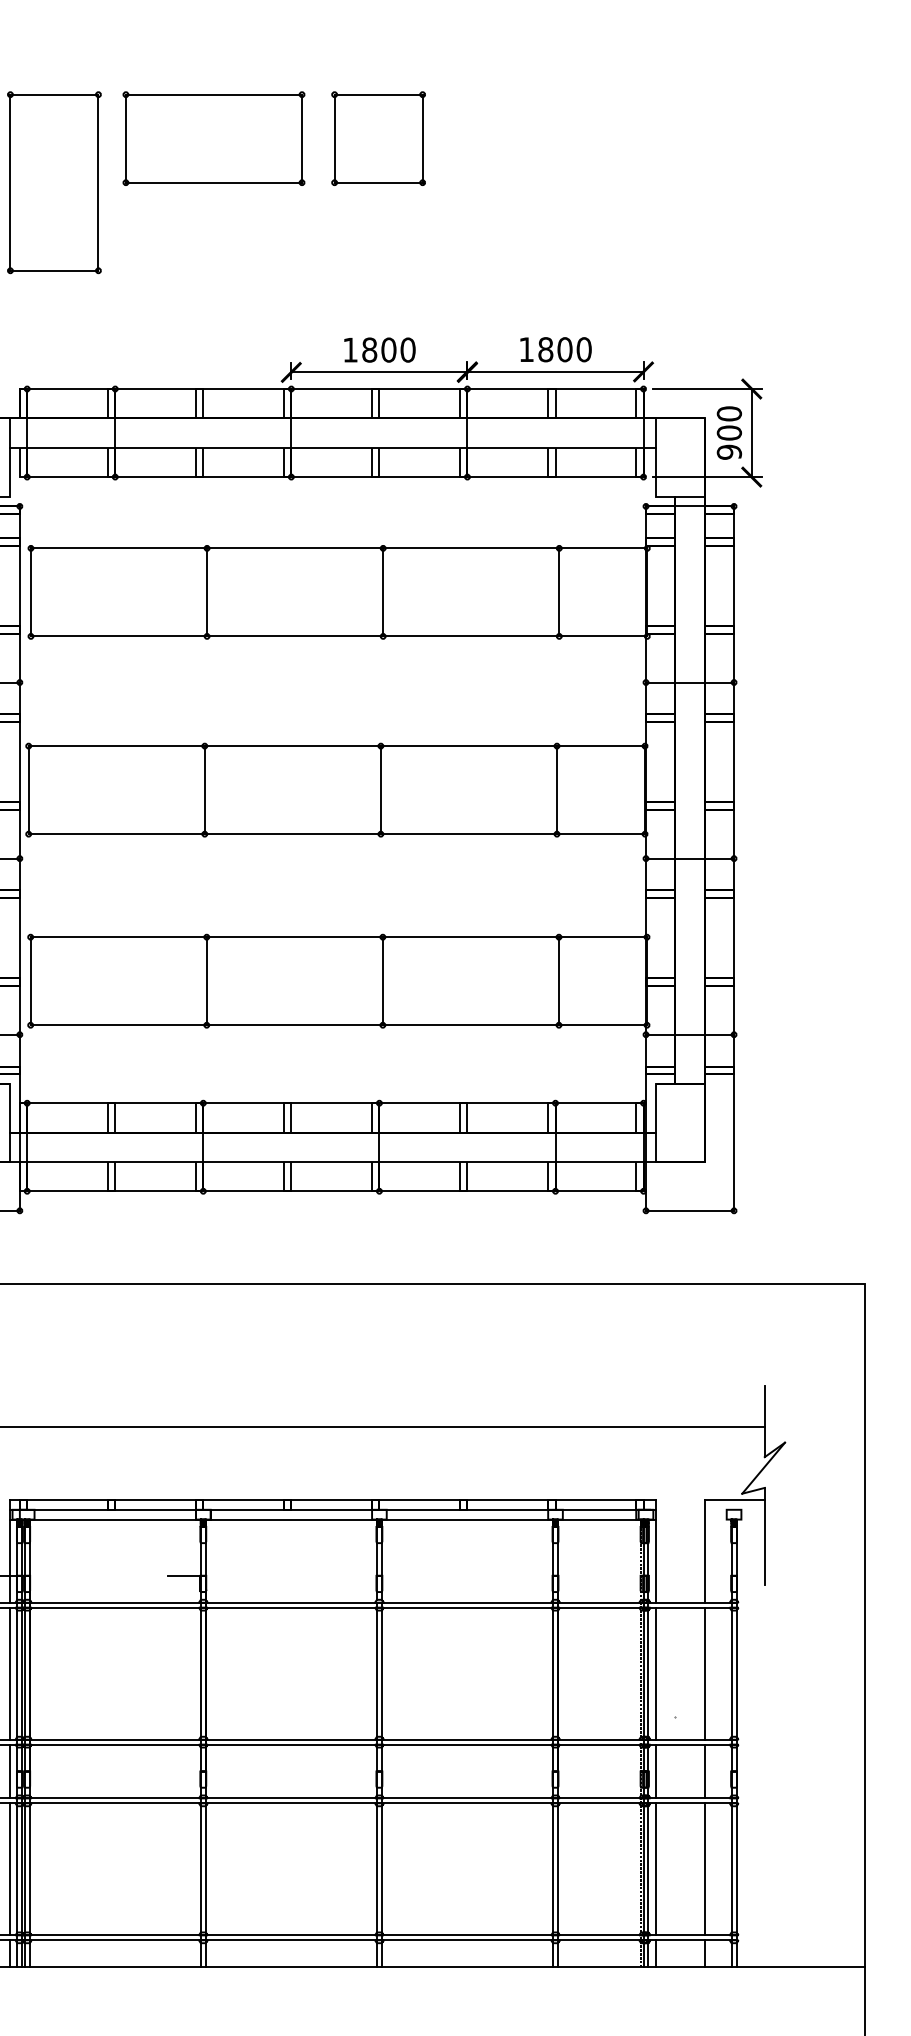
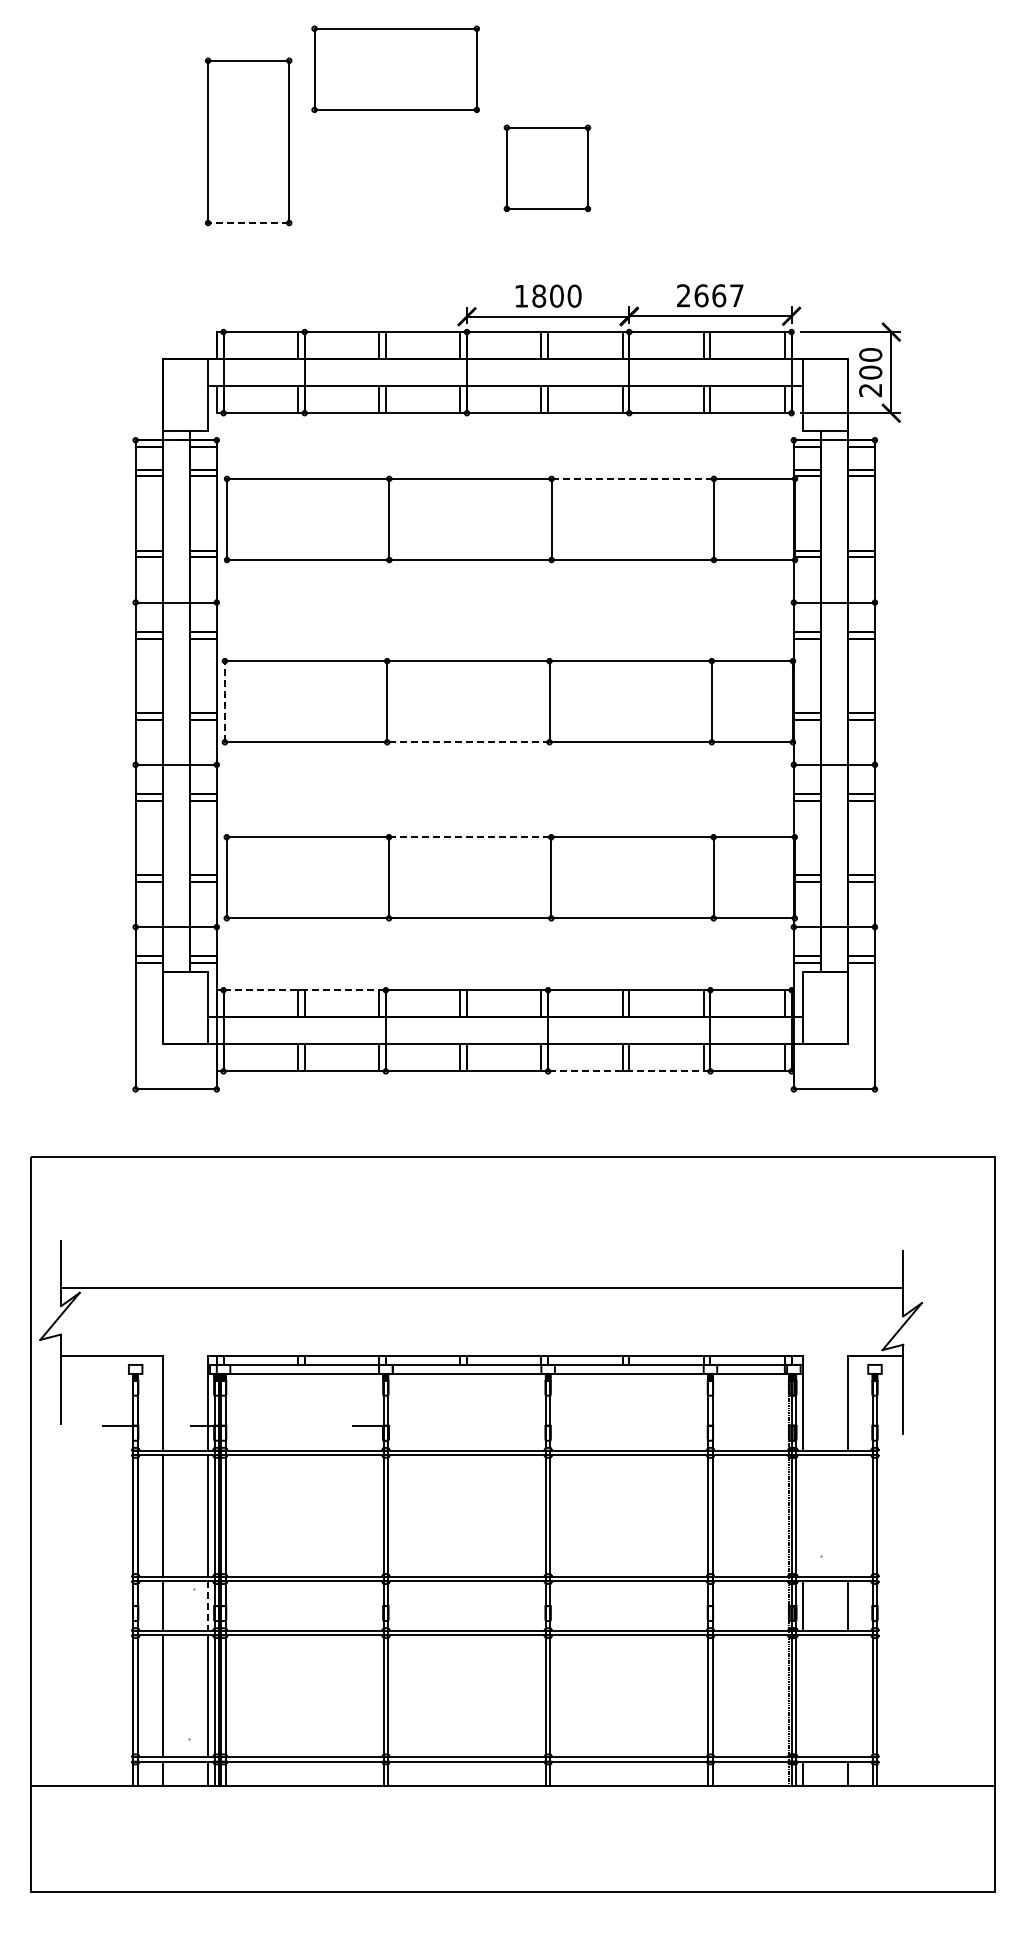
part: (213, 137) -> (395, 68), moved
part: (378, 137) -> (547, 167), moved
line: (54, 271) -> (248, 223), solid -> dashed
text: (555, 349) -> (710, 295), 1800 -> 2667
text: (729, 452) -> (870, 390), 900 -> 200
line: (472, 547) -> (633, 478), solid -> dashed
line: (28, 789) -> (224, 701), solid -> dashed
line: (291, 834) -> (467, 742), solid -> dashed
line: (295, 937) -> (470, 837), solid -> dashed
line: (116, 1103) -> (305, 990), solid -> dashed
line: (466, 1191) -> (628, 1071), solid -> dashed
line: (655, 1673) -> (802, 1515), removed
line: (704, 1673) -> (847, 1515), removed
line: (9, 1771) -> (207, 1606), solid -> dashed
line: (655, 1869) -> (802, 1696), removed
line: (704, 1869) -> (847, 1696), removed

